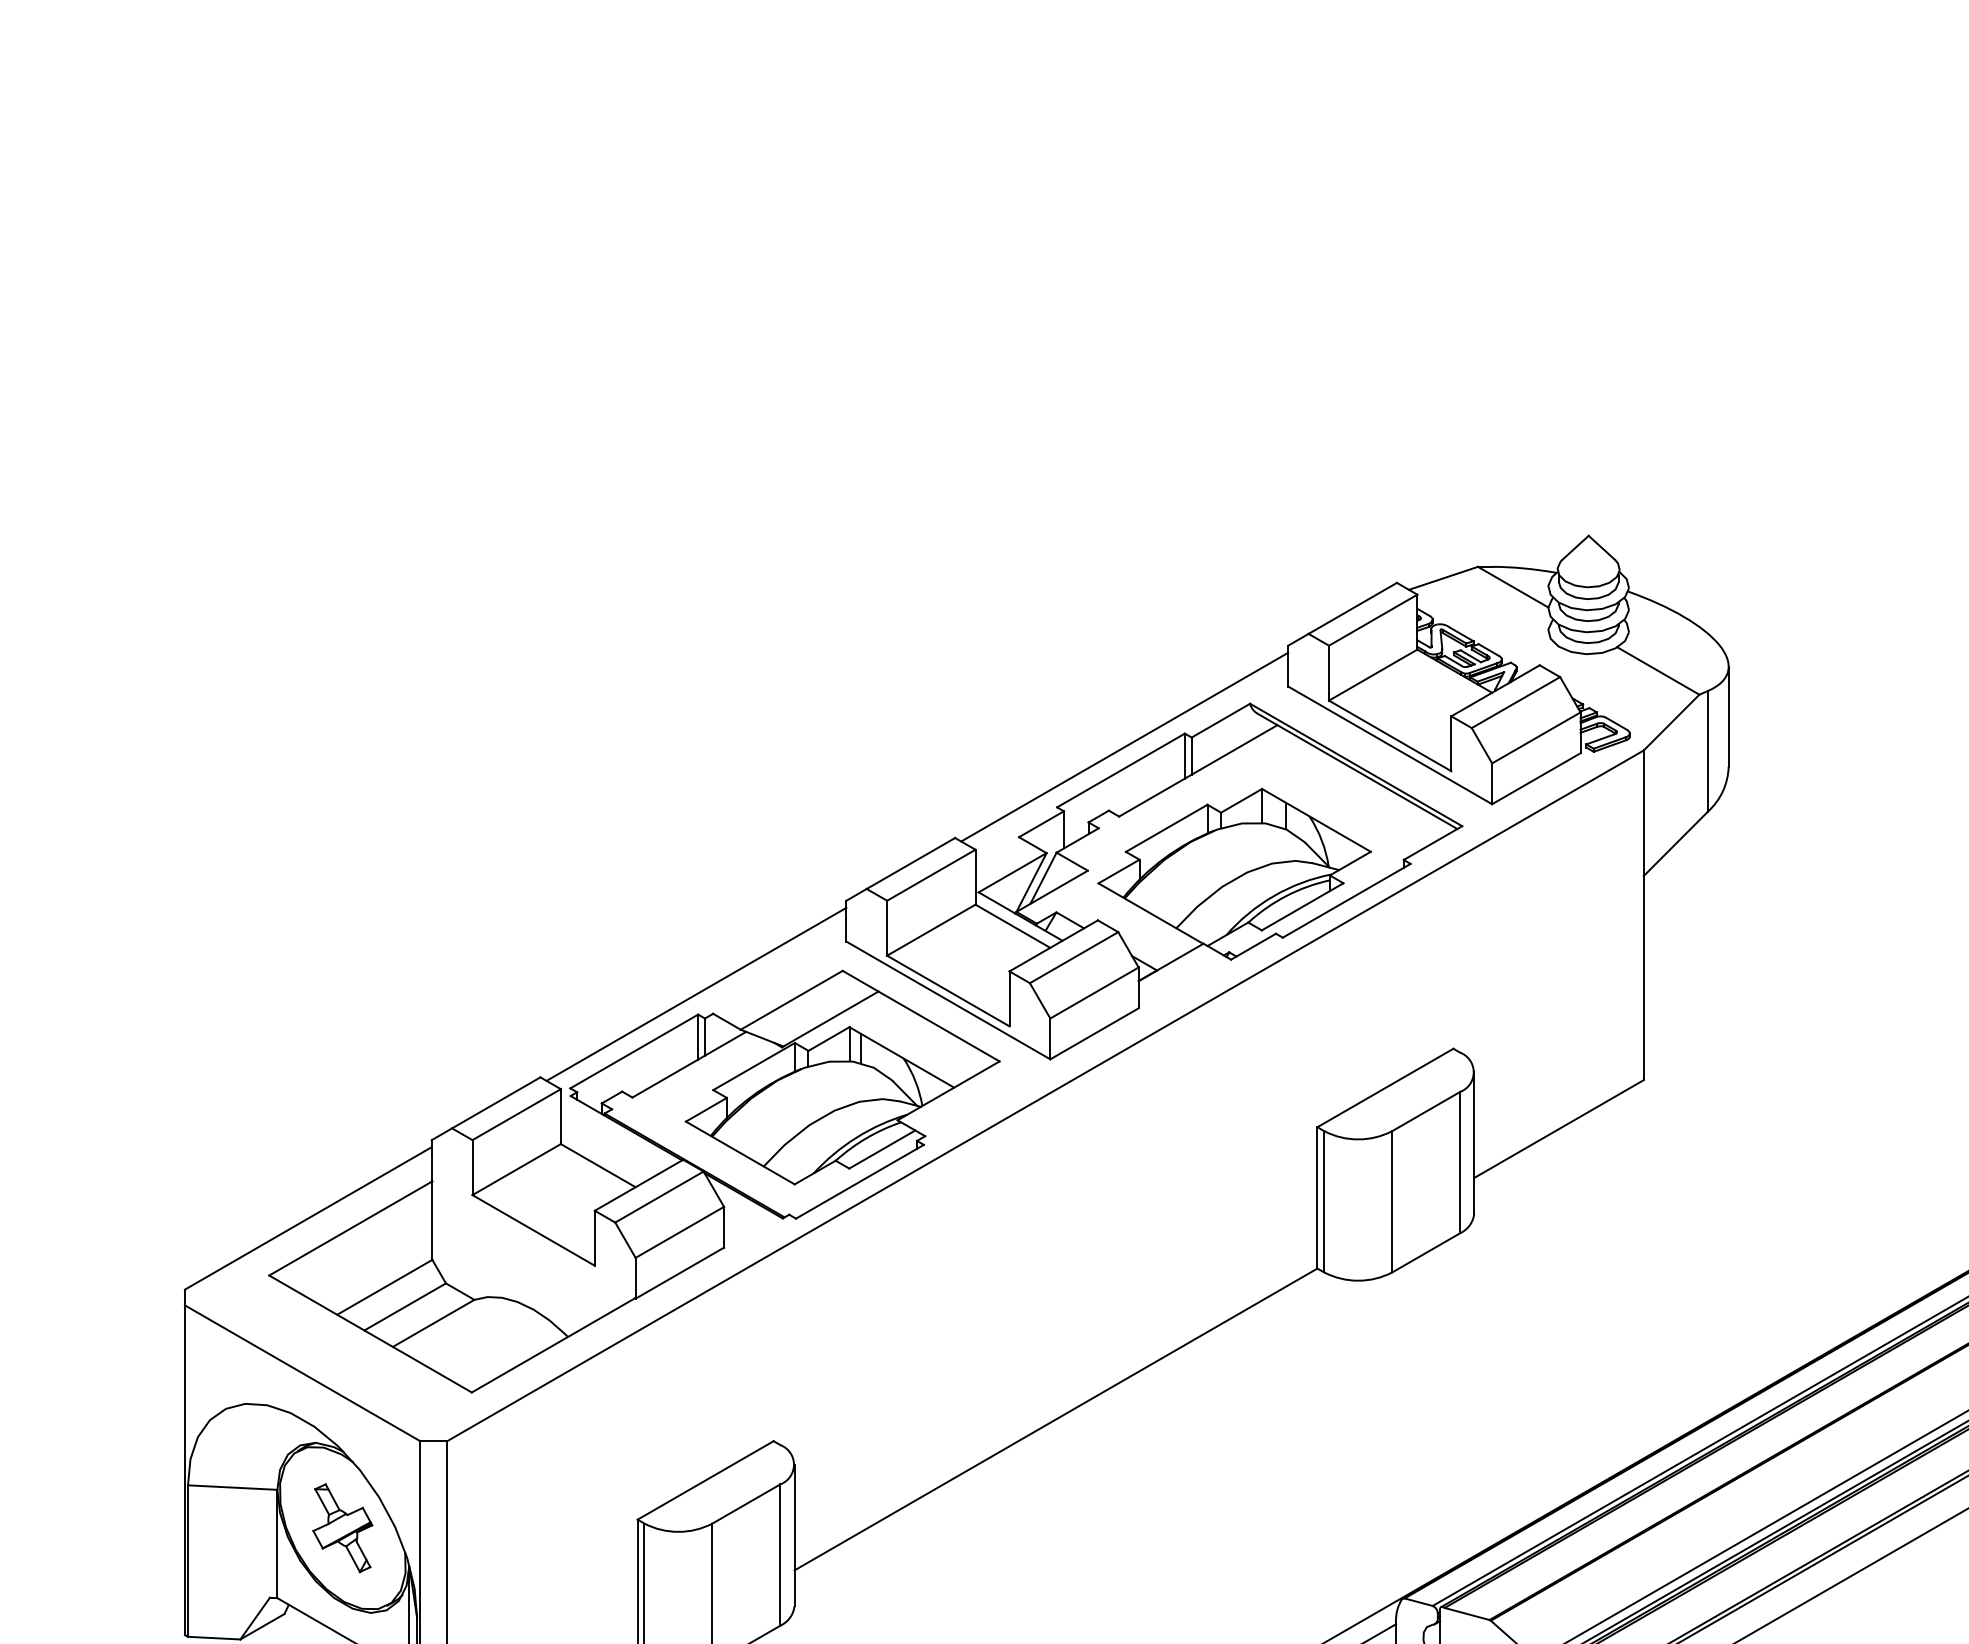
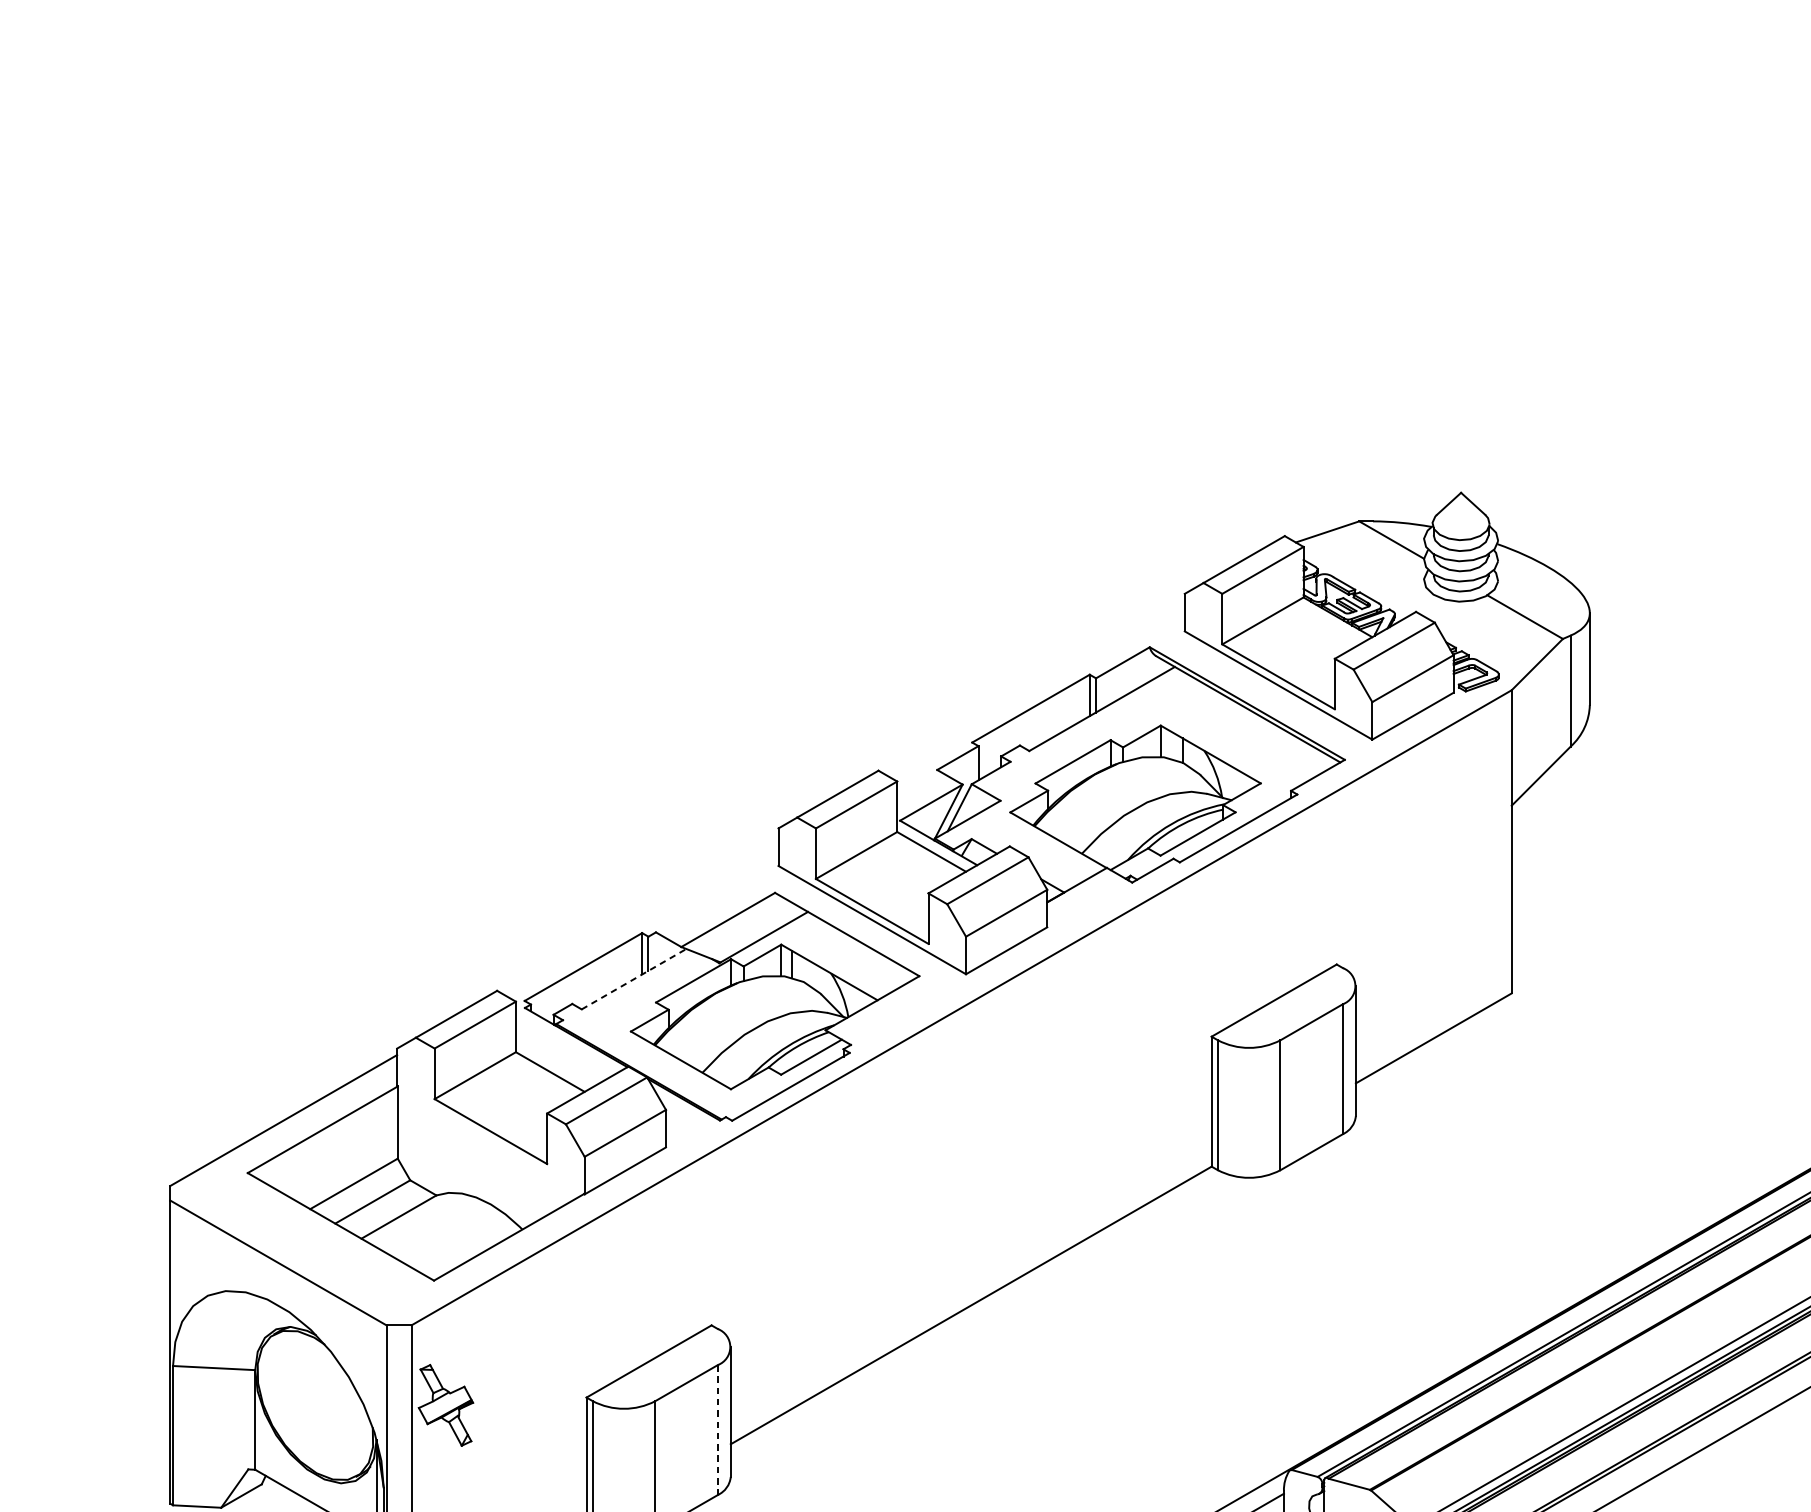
line: (1124, 746) -> (1034, 686), removed
line: (696, 993) -> (640, 913), removed
line: (689, 1064) -> (634, 979), solid -> dashed
part: (342, 1528) -> (445, 1405), moved
line: (780, 1555) -> (717, 1430), solid -> dashed

